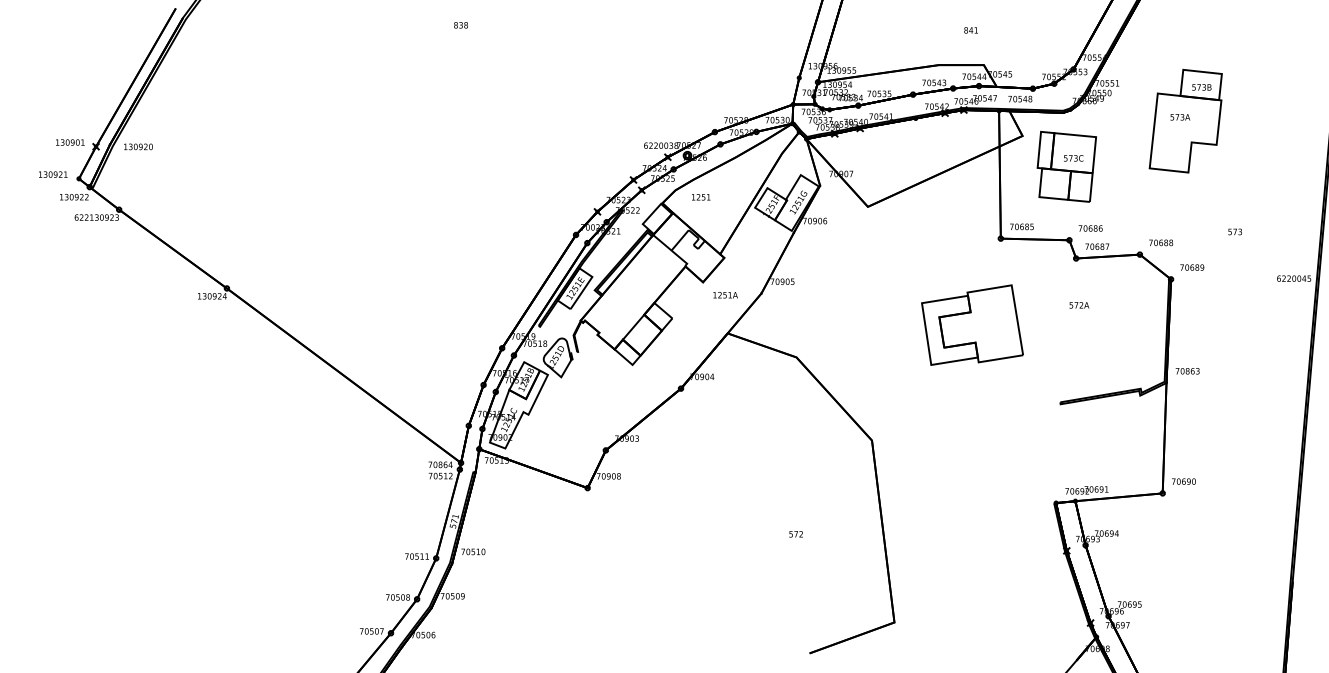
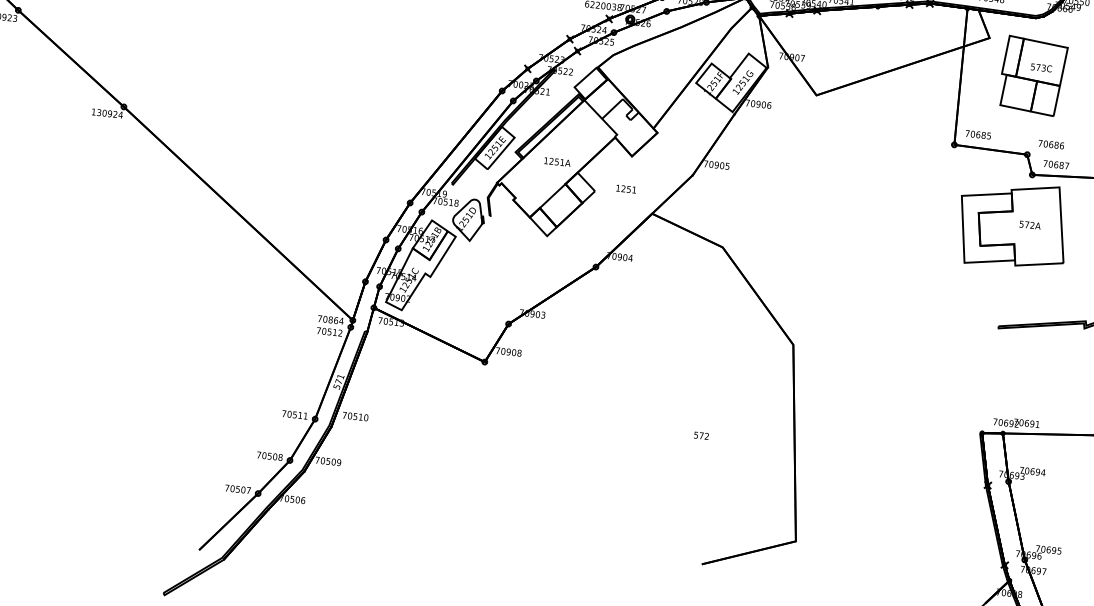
text: (701, 197) -> (626, 189), moved
text: (725, 295) -> (557, 162), moved
part: (972, 324) -> (1013, 224), moved

